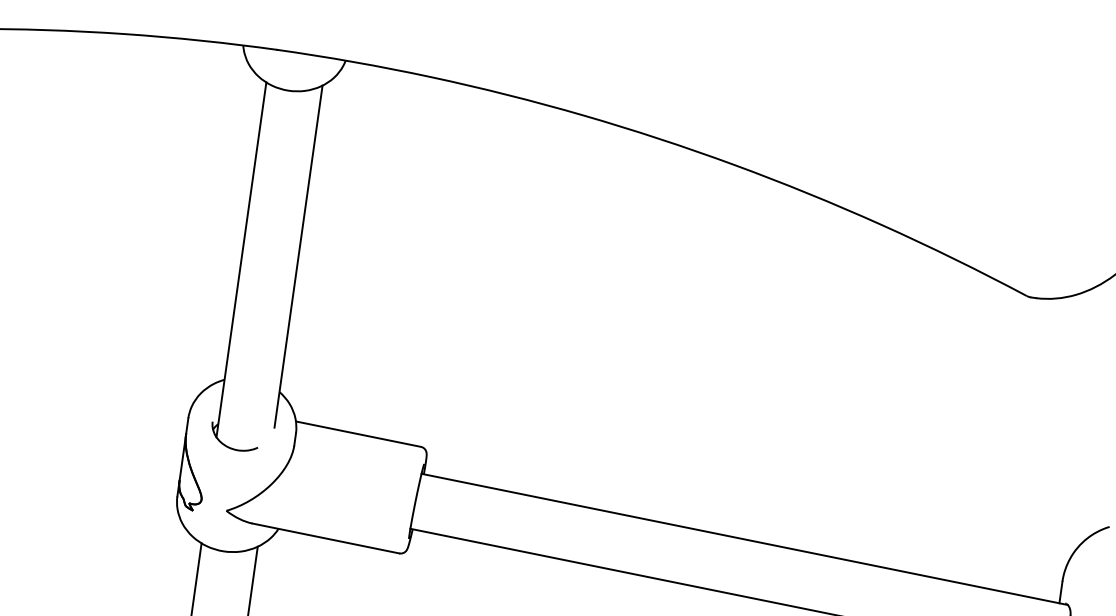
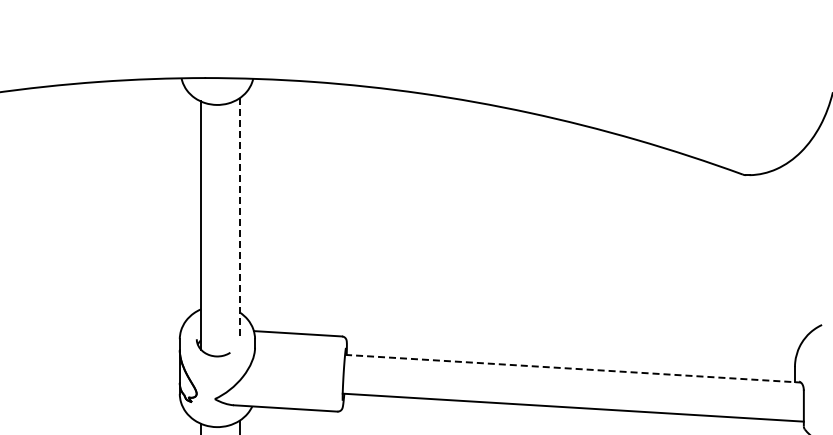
line: (298, 256) -> (239, 217), solid -> dashed
line: (745, 539) -> (573, 368), solid -> dashed

